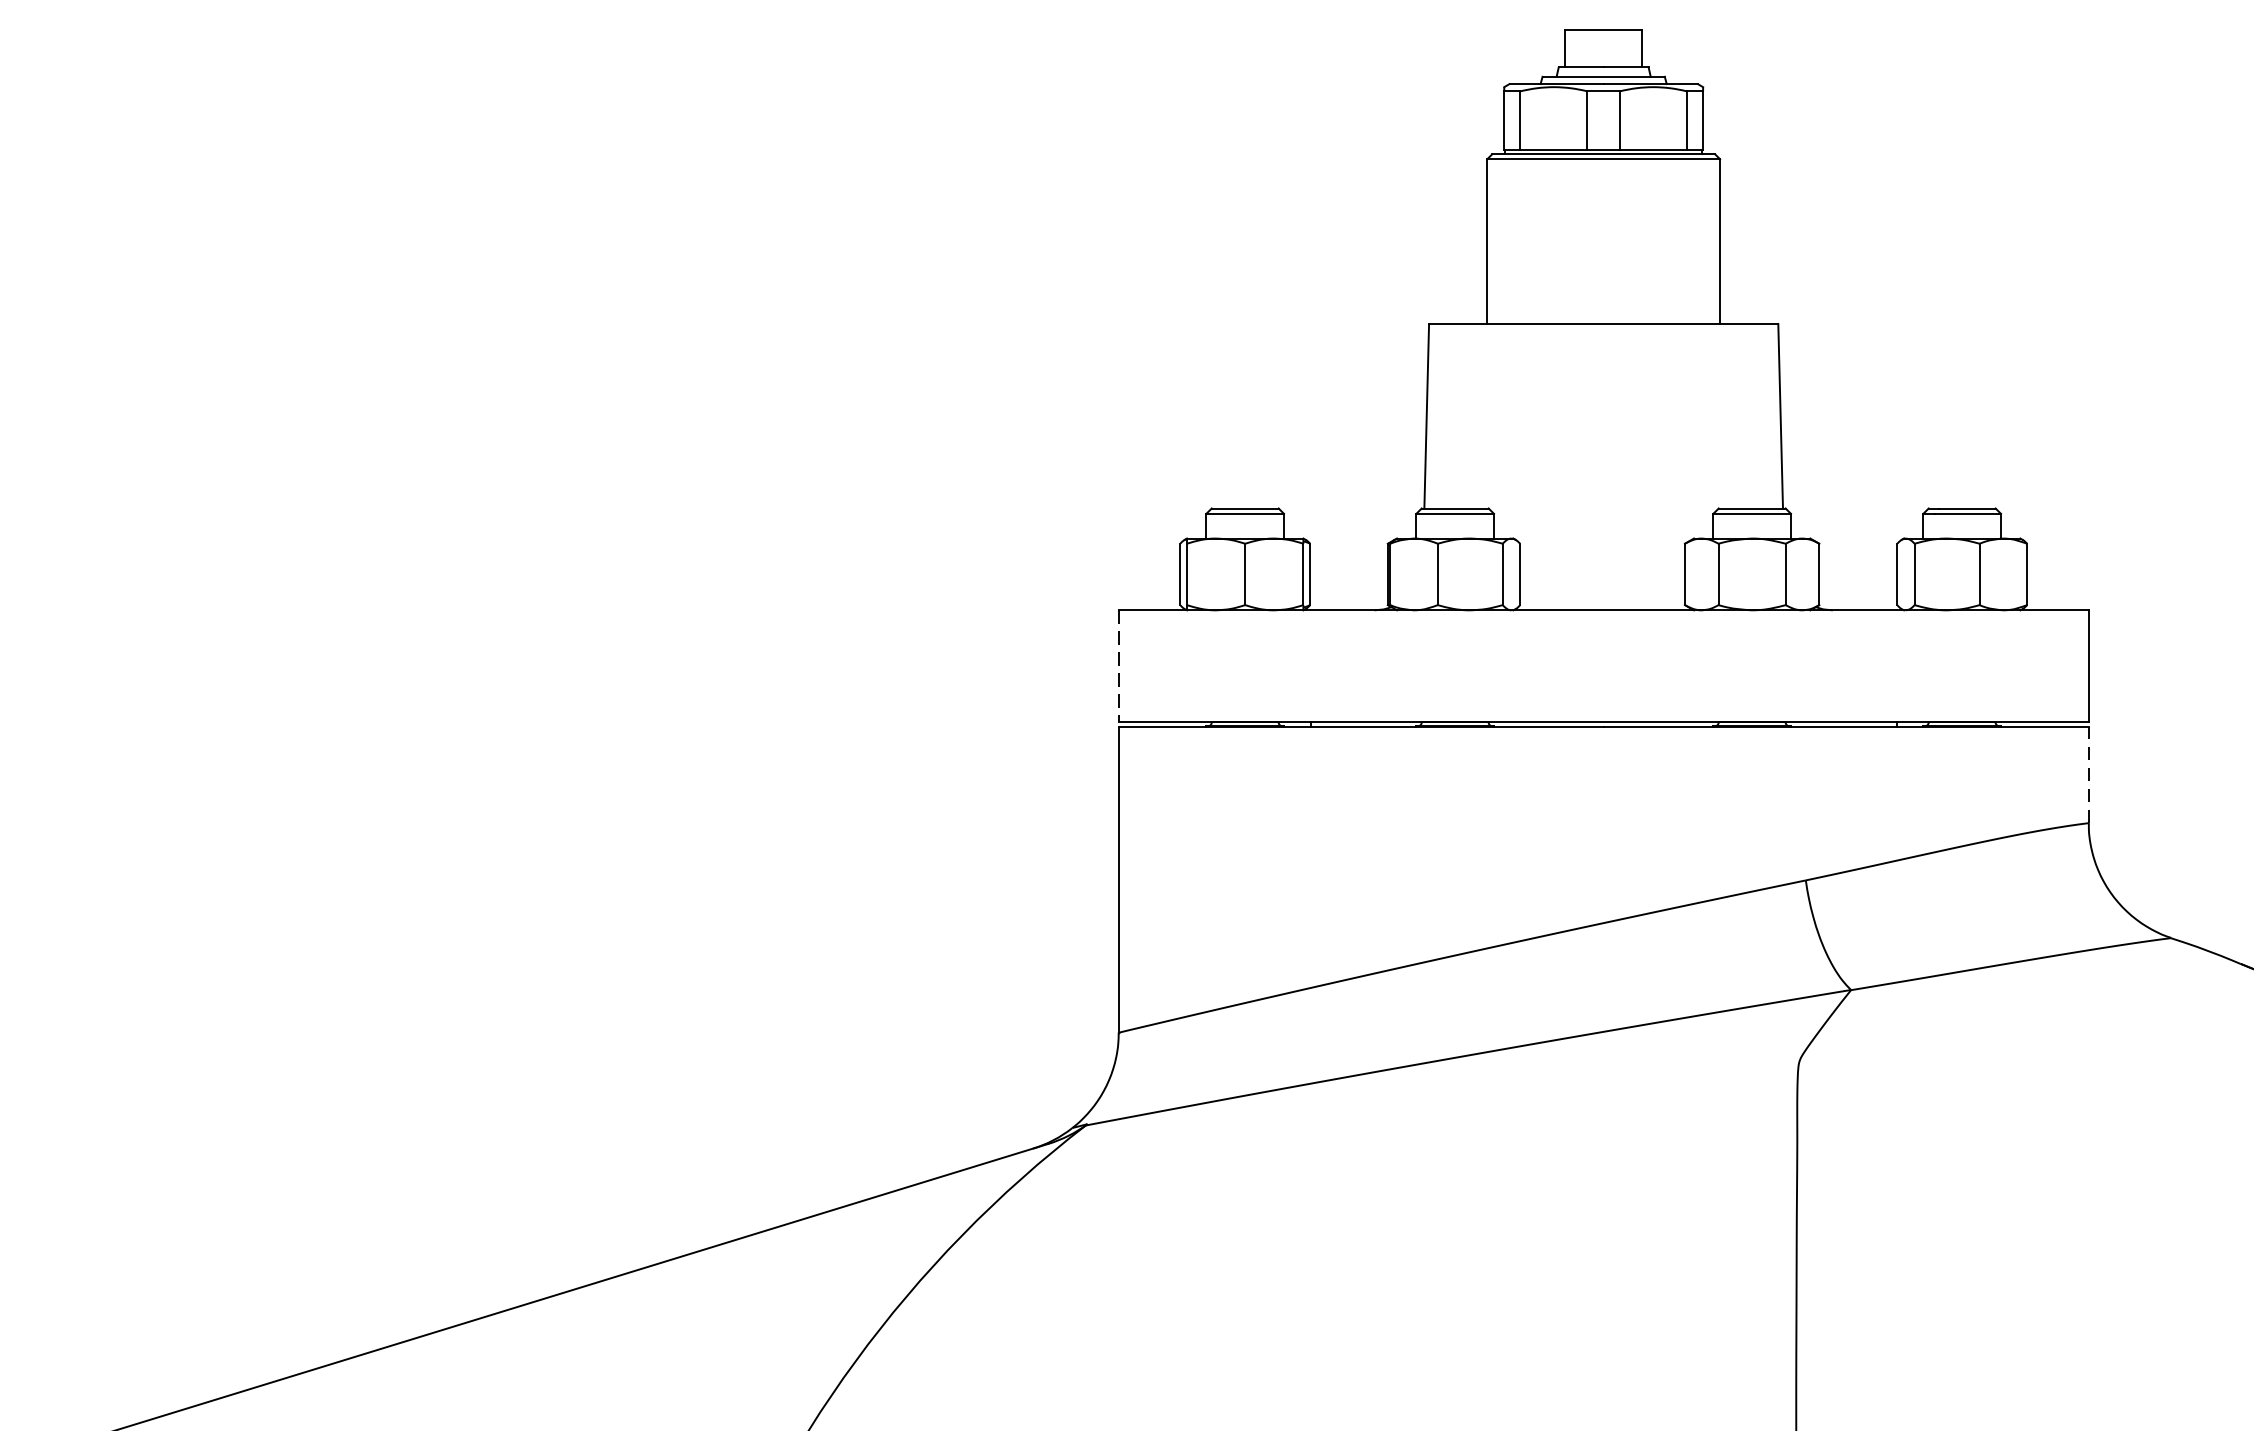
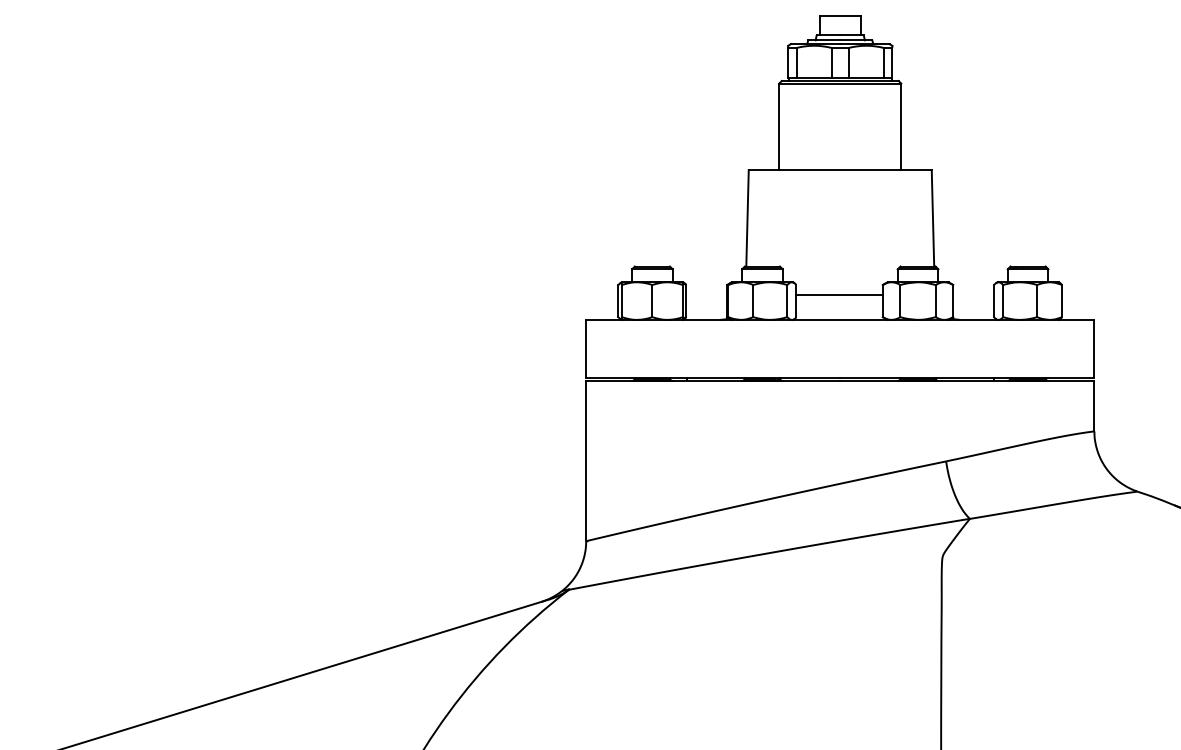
line: (1602, 563) -> (839, 295), added
line: (1119, 666) -> (586, 349), dashed -> solid
line: (2088, 773) -> (1094, 405), dashed -> solid

